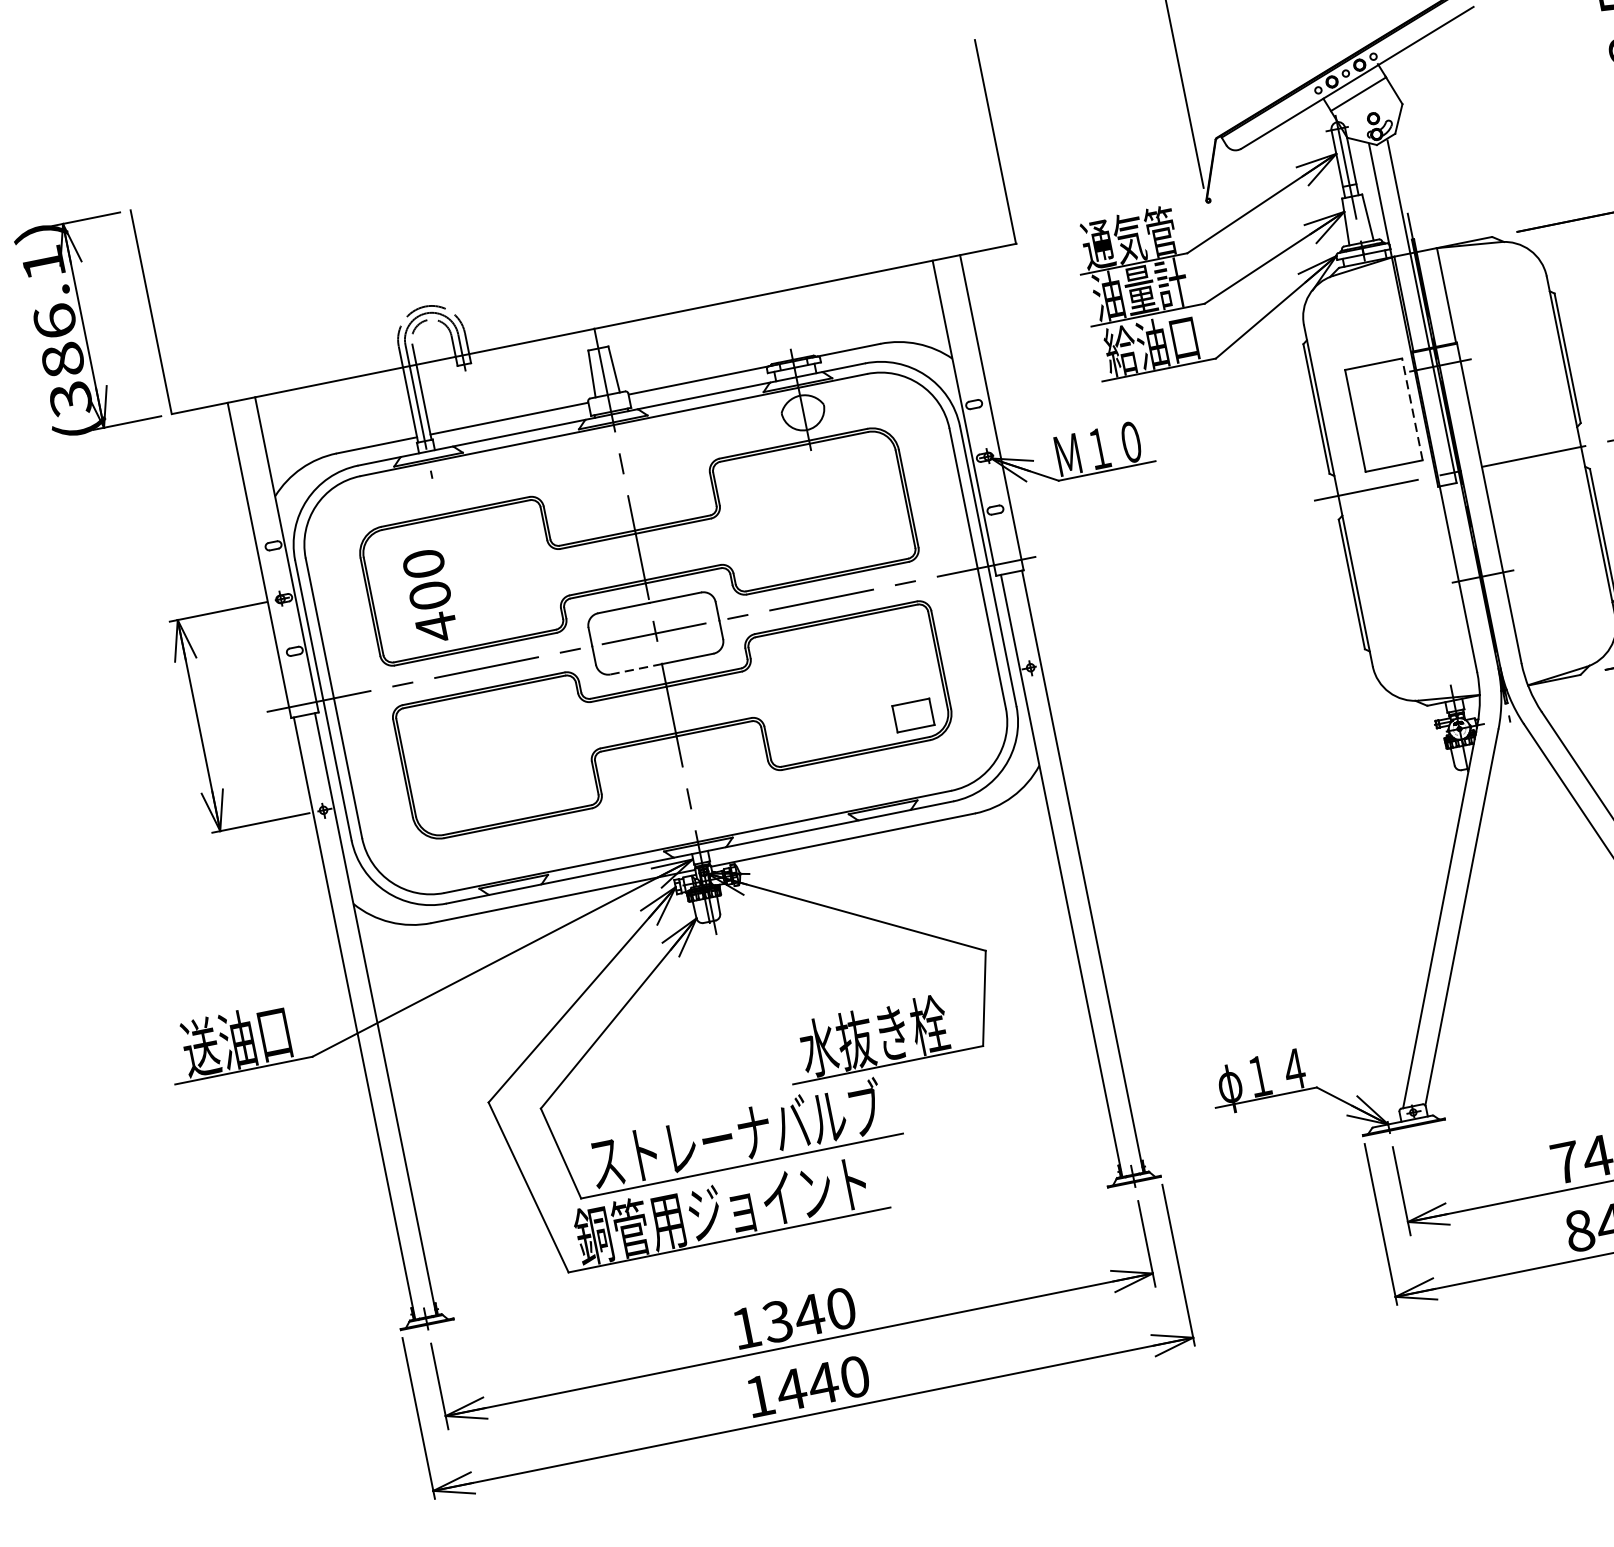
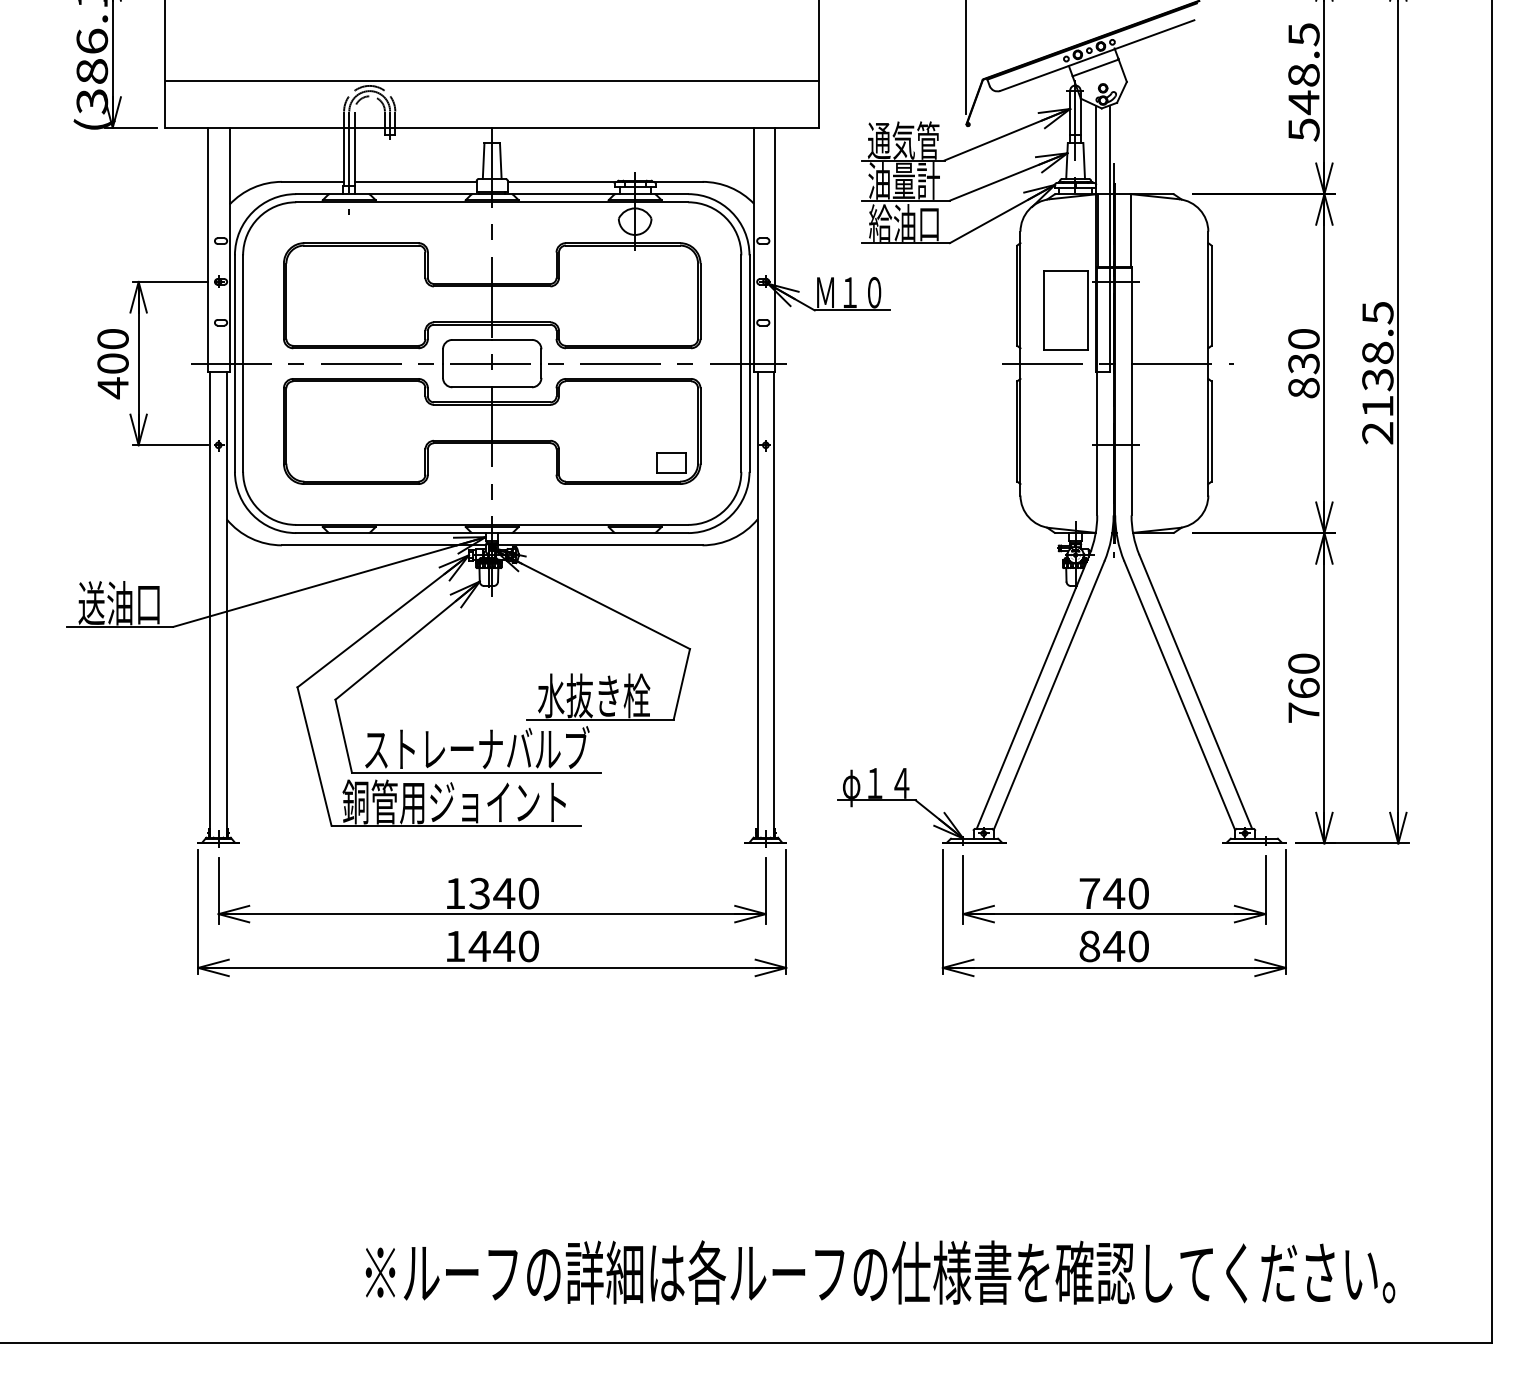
line: (581, 269) -> (491, 81), added
line: (1412, 408) -> (1088, 309), dashed -> solid
text: (429, 596) -> (112, 364), moved
line: (636, 669) -> (472, 387), dashed -> solid

